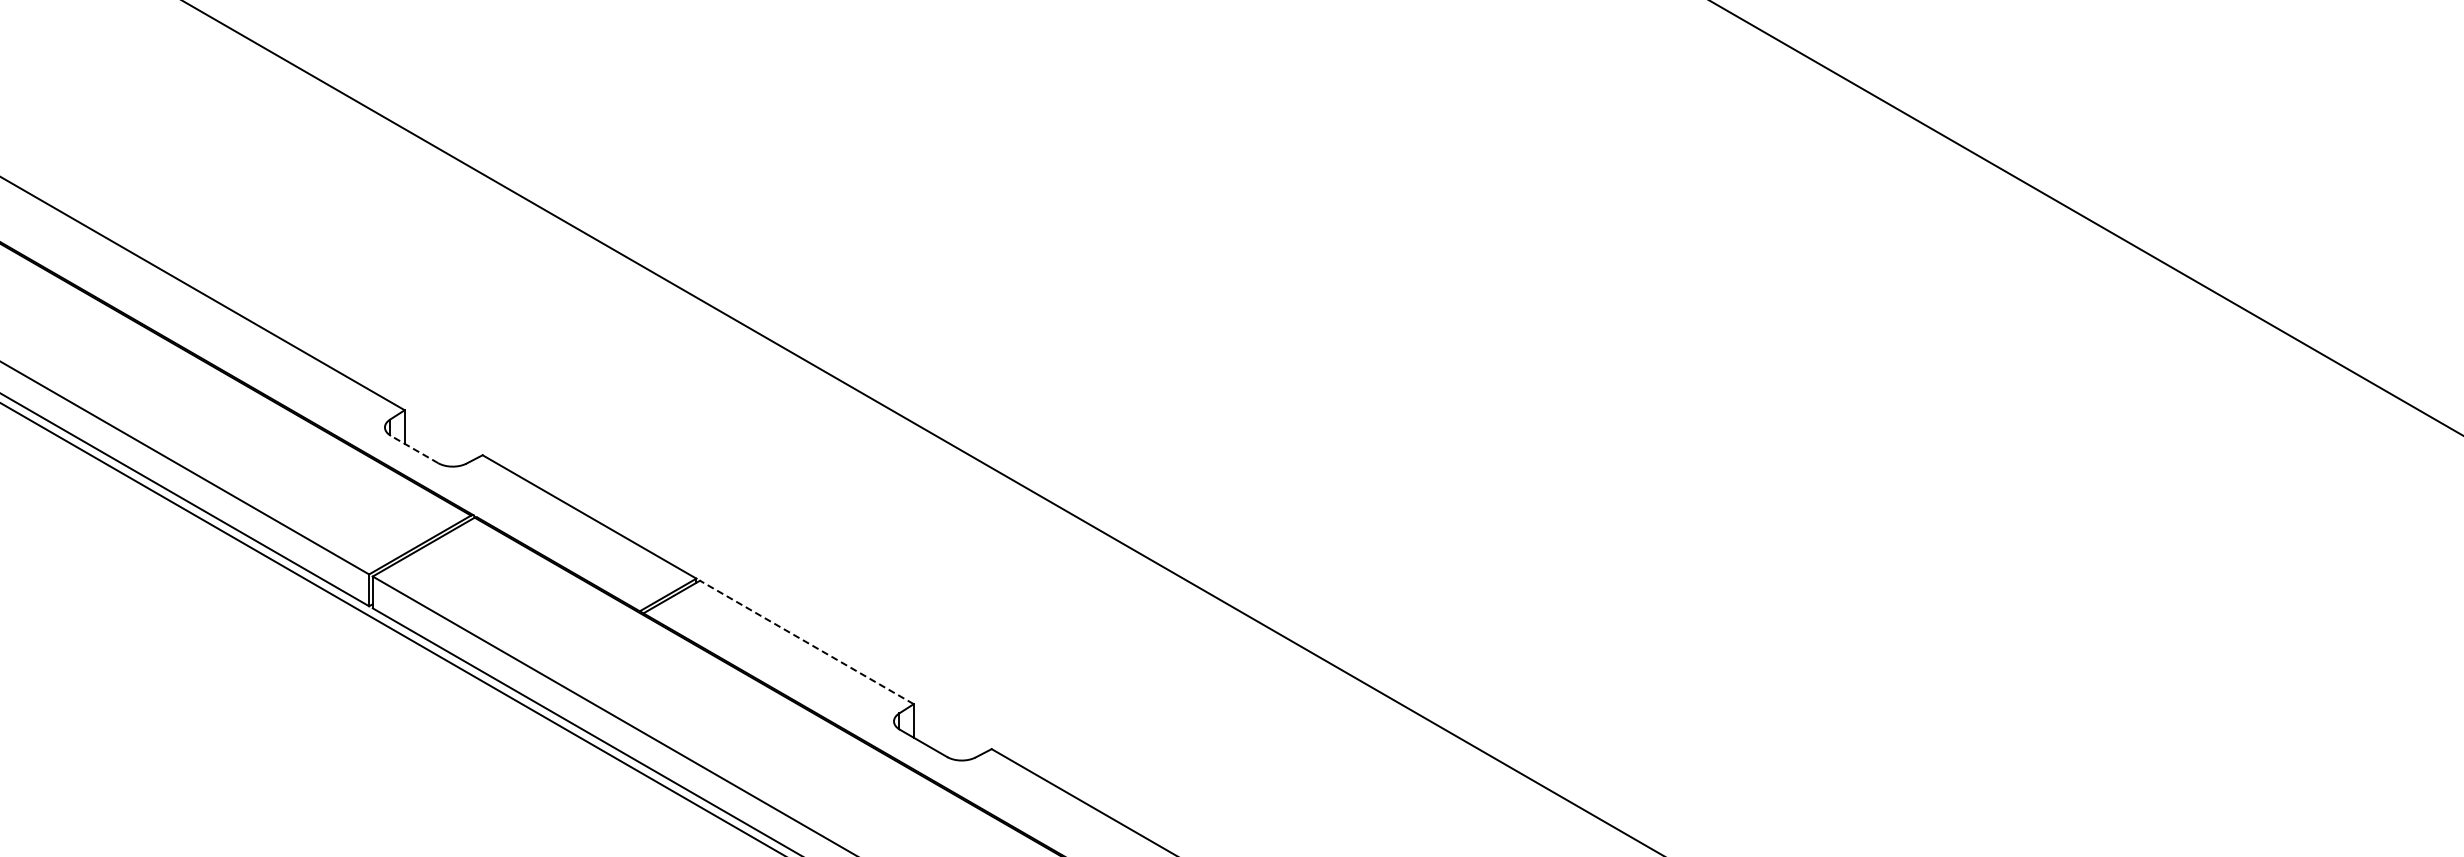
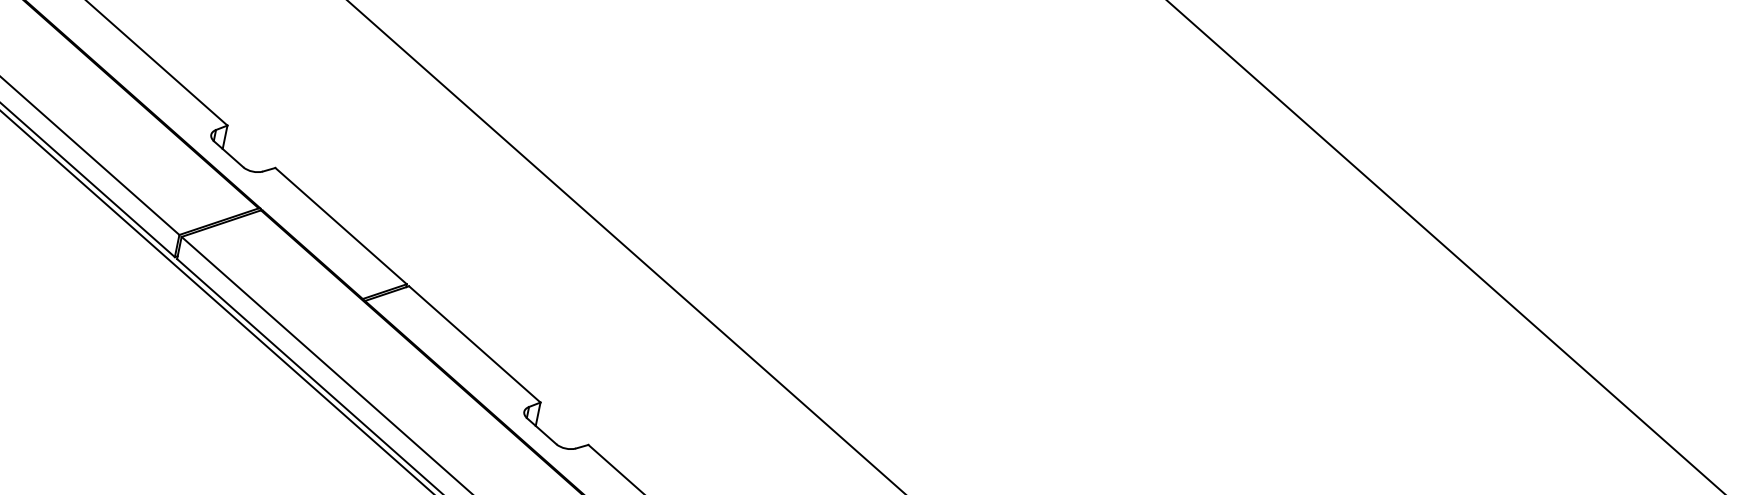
line: (414, 449) -> (228, 154), dashed -> solid
line: (806, 642) -> (474, 344), dashed -> solid

